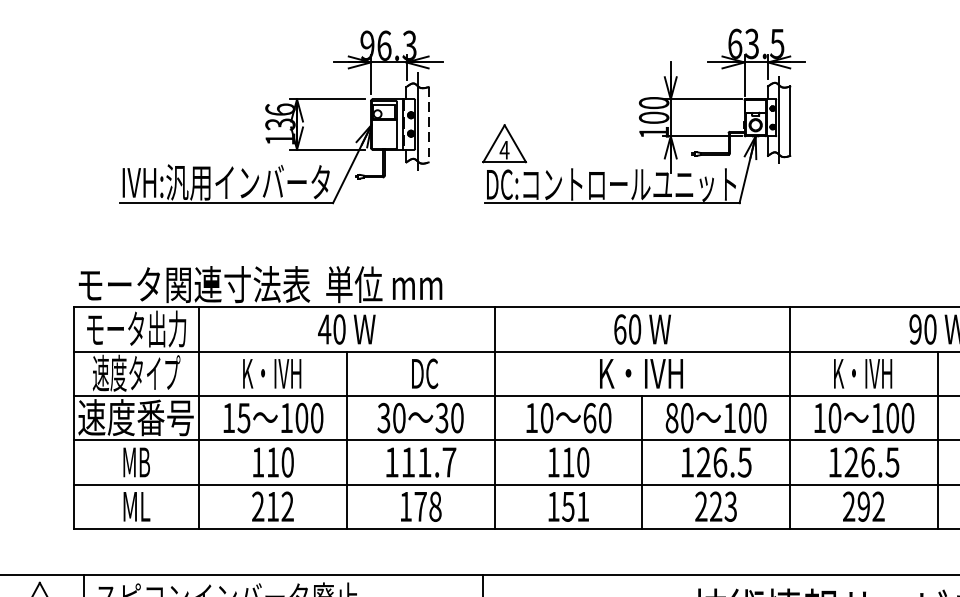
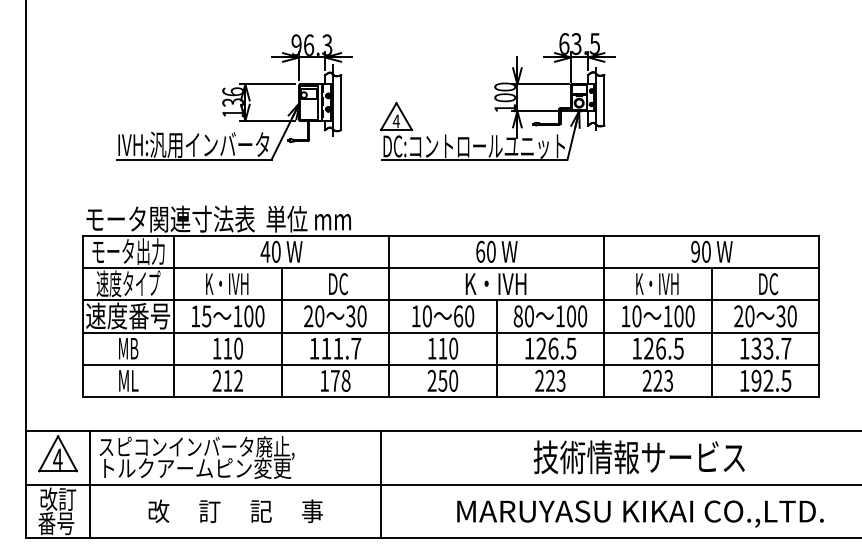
line: (429, 125) -> (341, 103), dashed -> solid
text: (383, 418) -> (308, 316), 30 -> 20
text: (567, 506) -> (442, 380), 151 -> 250
text: (871, 506) -> (663, 380), 292 -> 223

